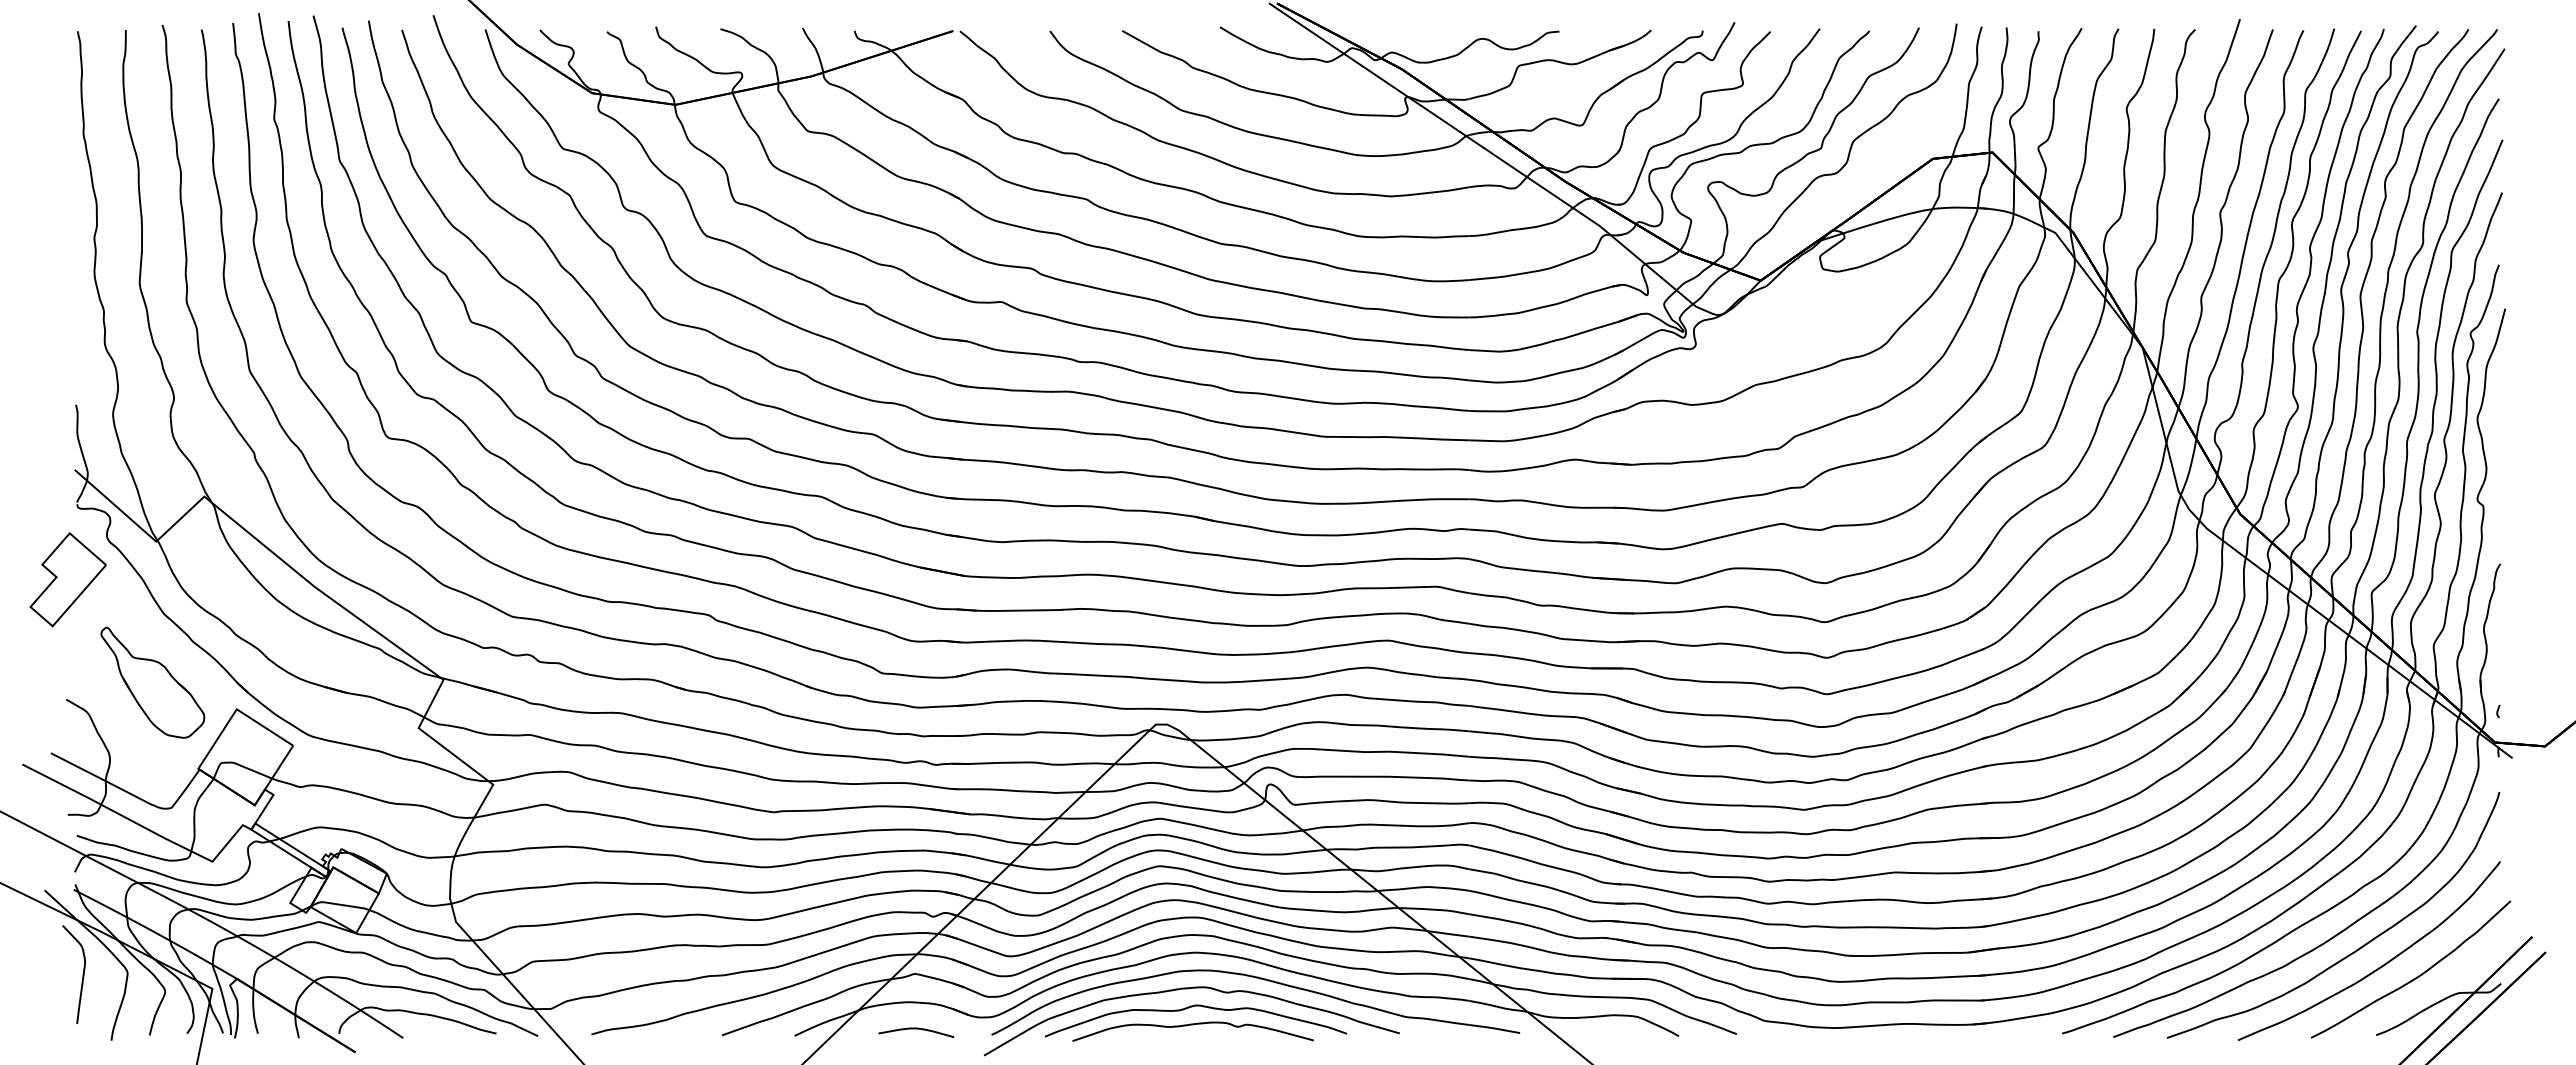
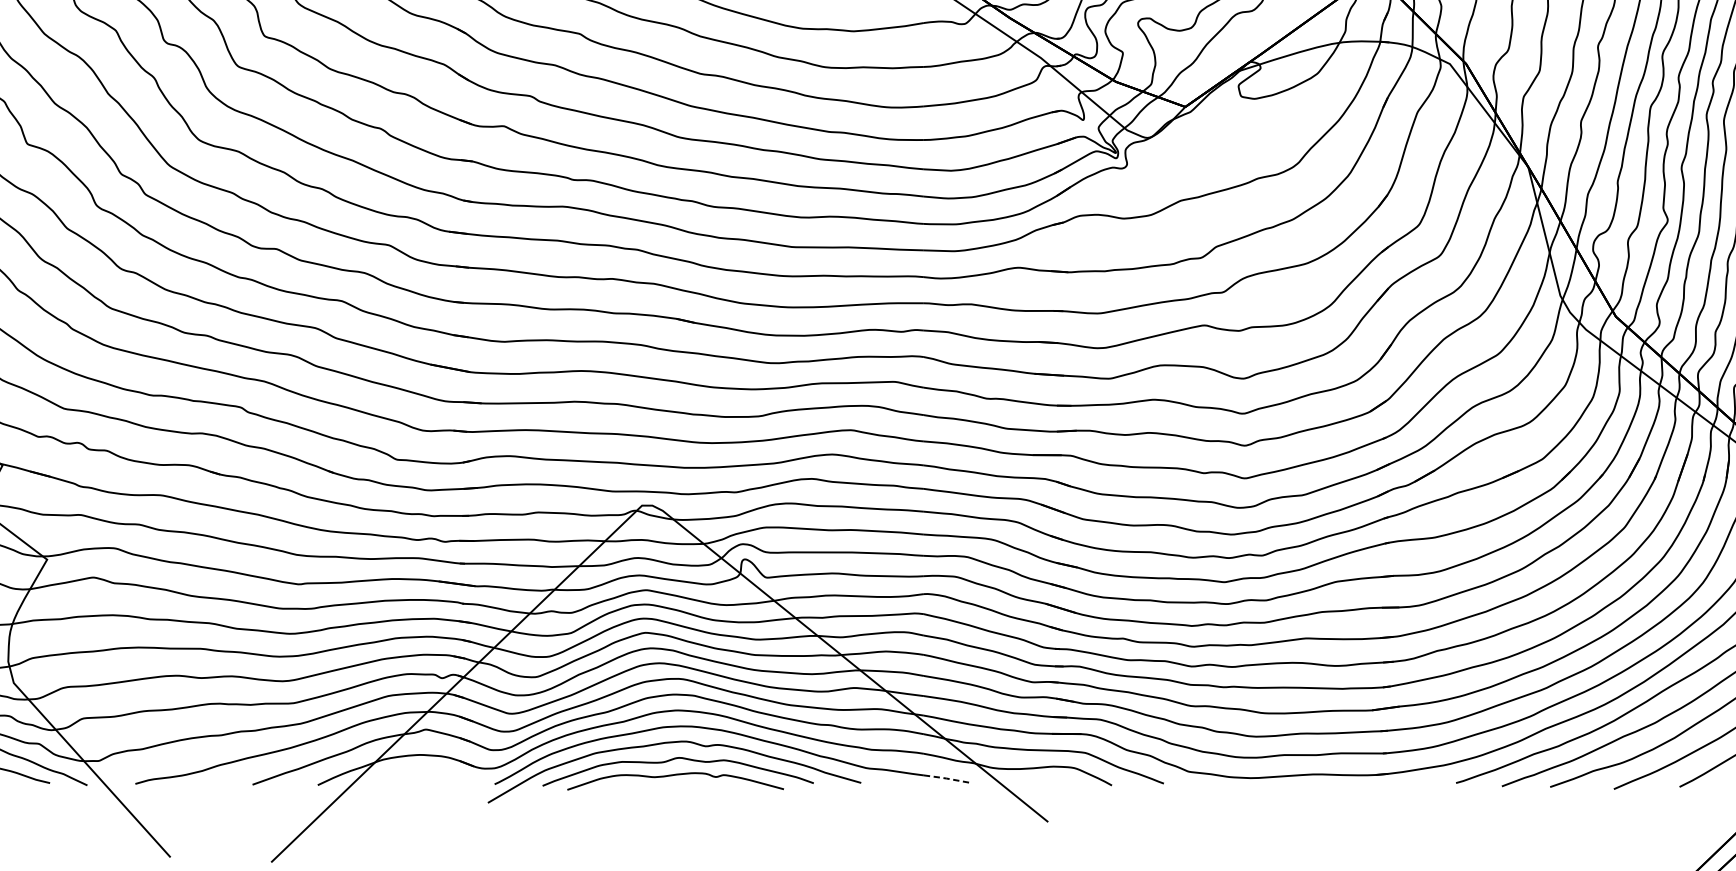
line: (1495, 1028) -> (947, 778), solid -> dashed
curve: (916, 1029) -> (427, 779), removed

